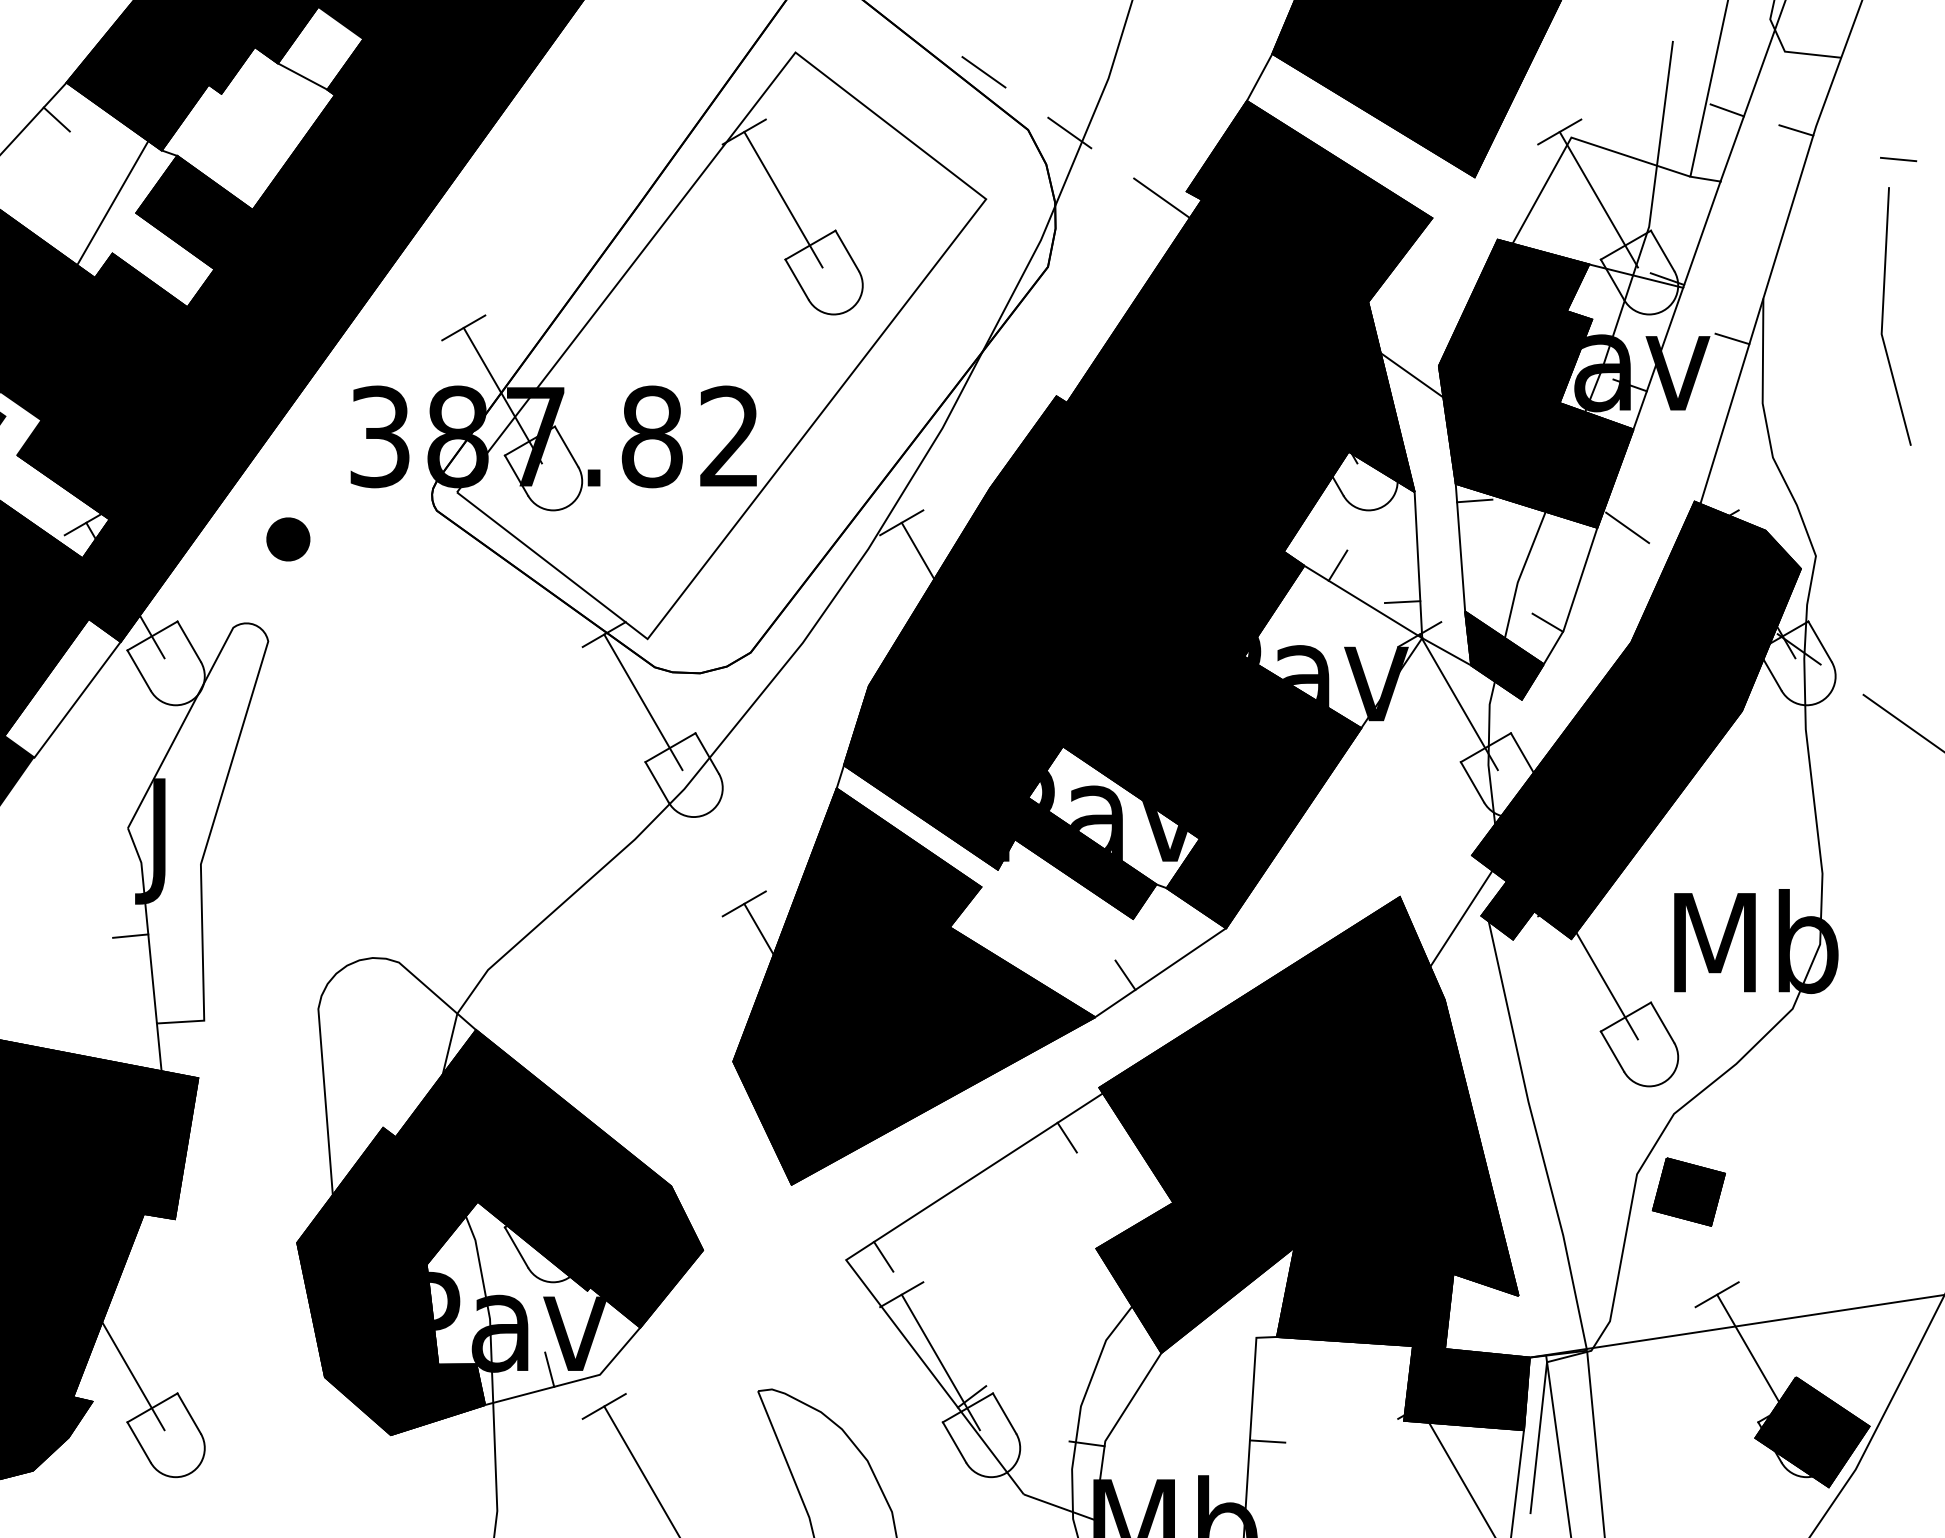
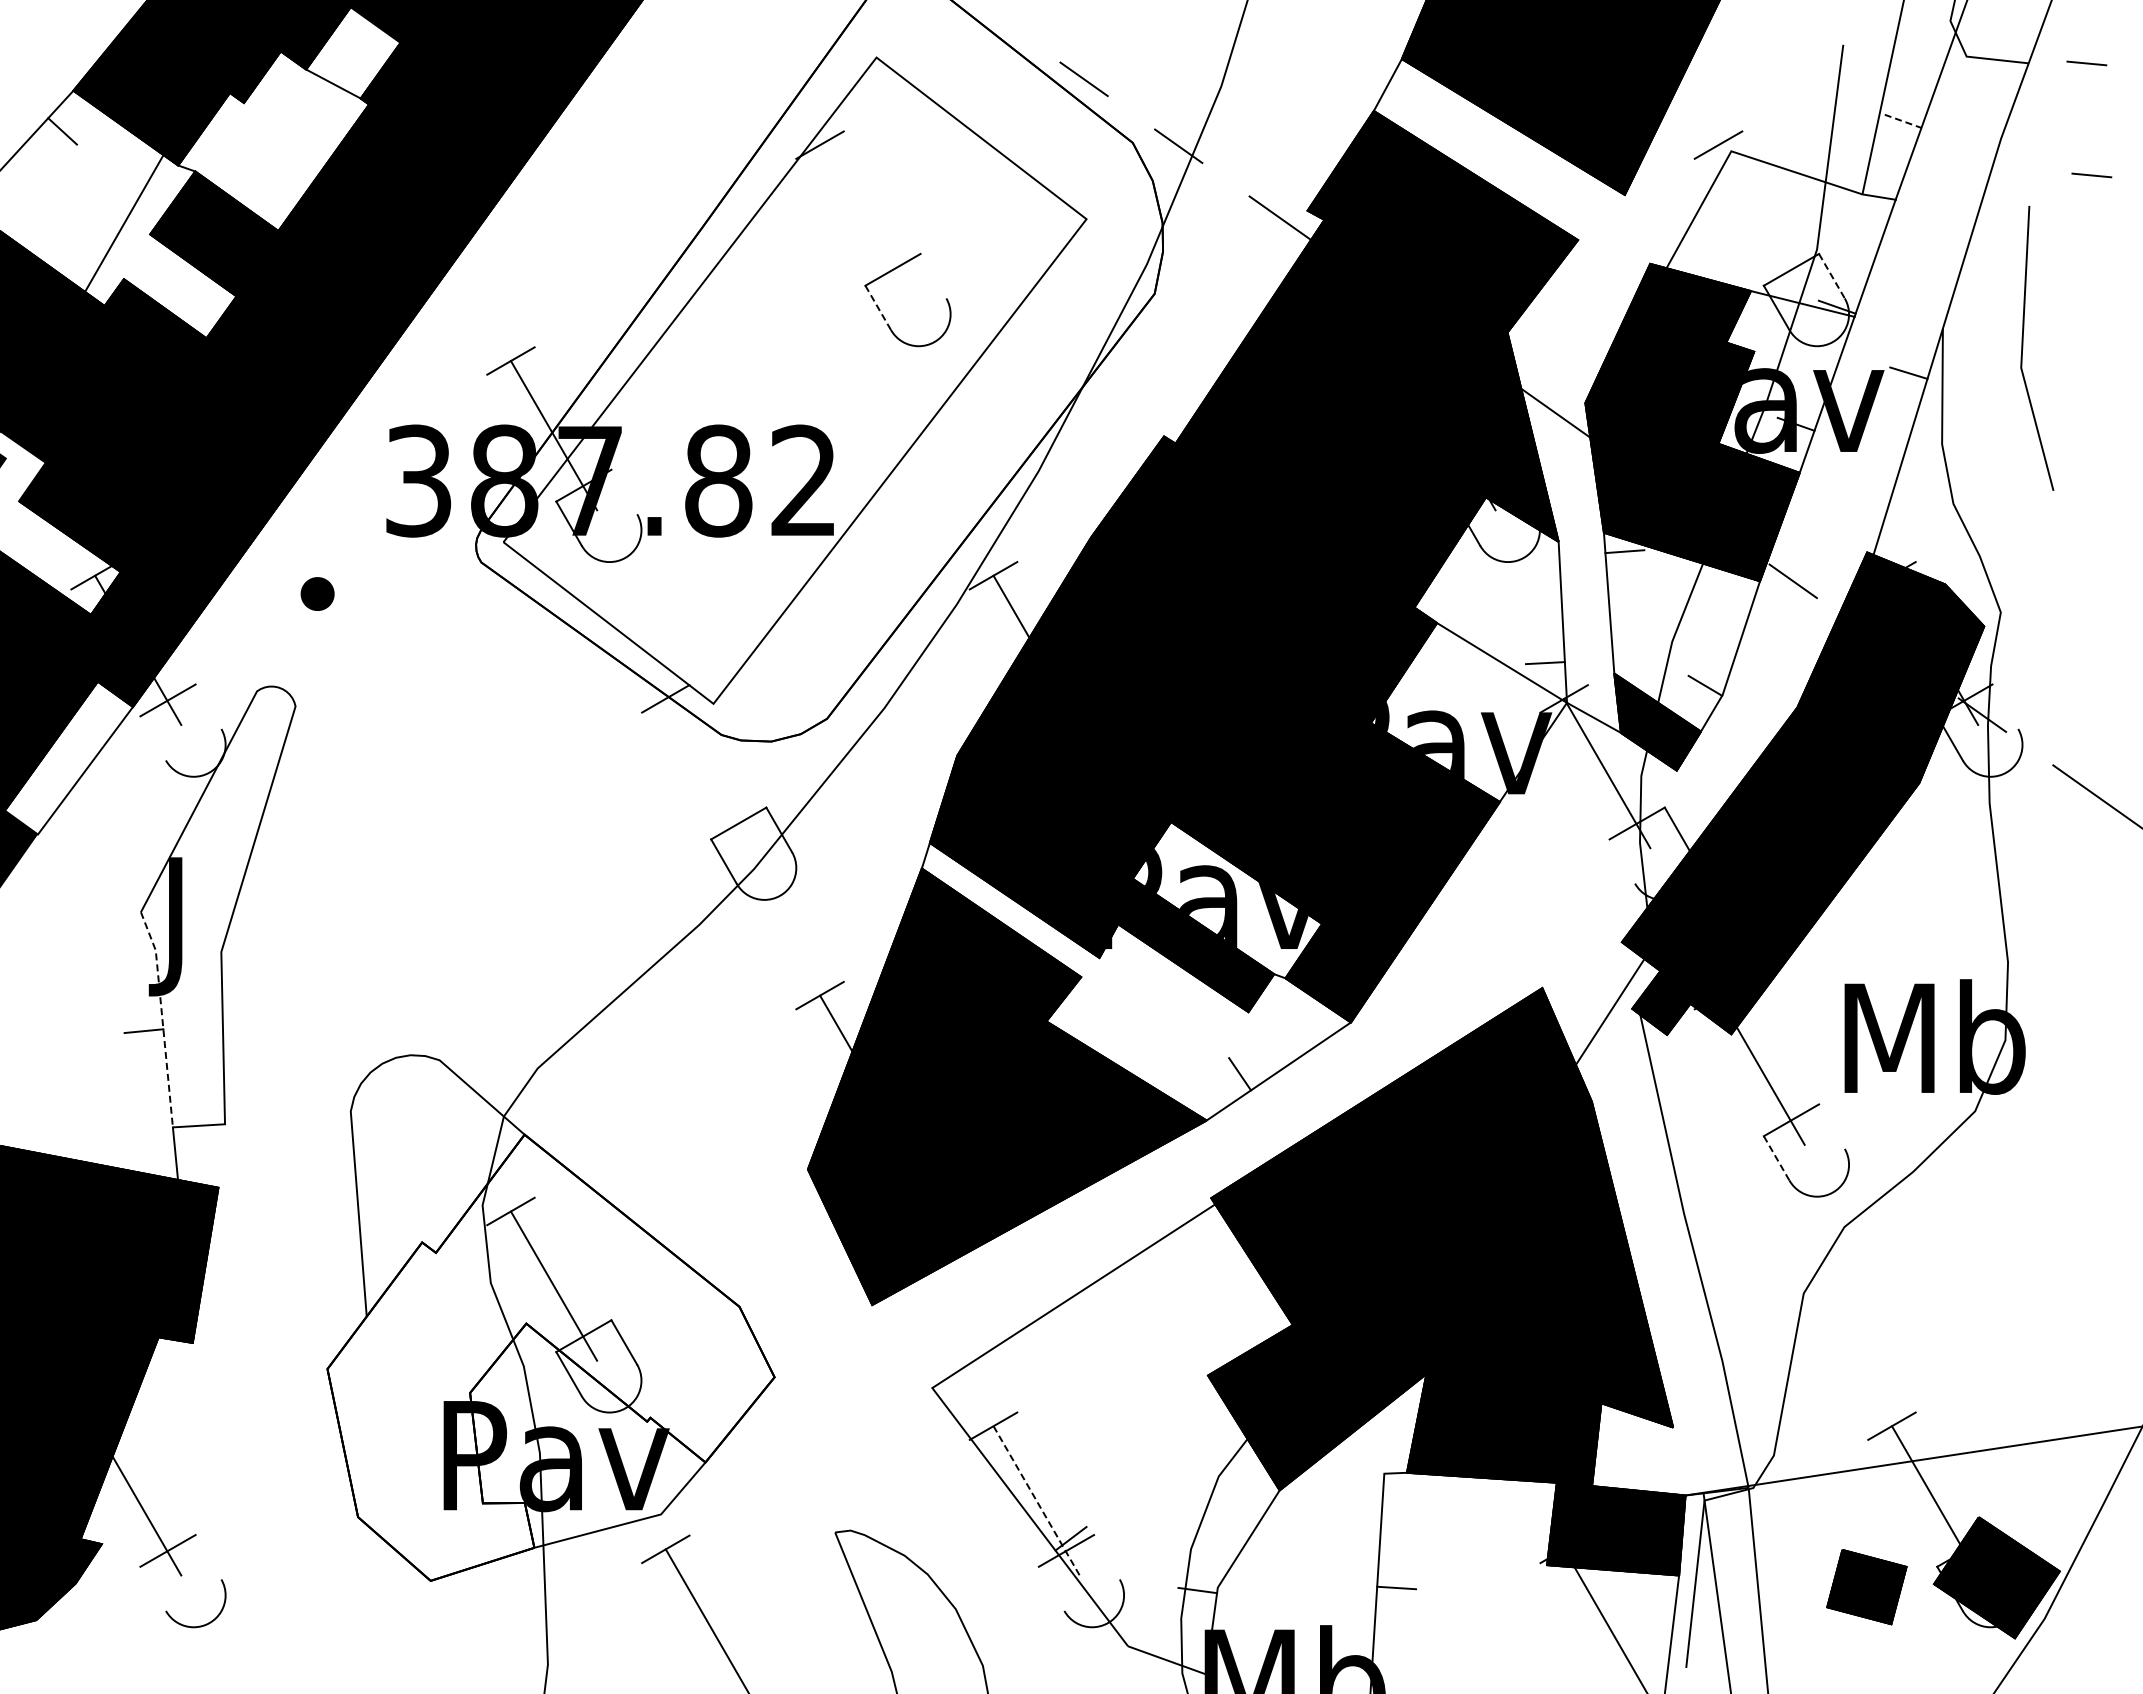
line: (1893, 57) -> (2086, 63), added
line: (1727, 110) -> (1903, 121), solid -> dashed
line: (1795, 130) -> (1978, 143), removed
line: (783, 199) -> (863, 219), removed
line: (1598, 199) -> (1761, 219), removed
line: (847, 250) -> (933, 275), removed
line: (1662, 251) -> (1831, 276), solid -> dashed
line: (797, 280) -> (878, 308), solid -> dashed
line: (1883, 316) -> (2023, 348), moved
line: (566, 446) -> (624, 491), removed
part: (288, 538) -> (317, 593), size x0.7
line: (1338, 565) -> (1474, 622), removed
line: (189, 641) -> (208, 706), removed
line: (1820, 641) -> (2005, 706), removed
line: (138, 670) -> (152, 738), removed
line: (643, 702) -> (708, 773), removed
line: (1472, 782) -> (1622, 861), removed
line: (147, 924) -> (162, 1018), solid -> dashed
line: (1662, 1022) -> (1831, 1126), removed
line: (1612, 1051) -> (1776, 1158), solid -> dashed
line: (1066, 1137) -> (1175, 1252), removed
part: (1688, 1192) -> (1866, 1587), moved
fill: (499, 1232) -> (550, 1357), removed
line: (883, 1256) -> (973, 1384), removed
line: (940, 1363) -> (1036, 1501), solid -> dashed
line: (549, 1369) -> (605, 1508), removed
line: (189, 1413) -> (208, 1557), removed
line: (1004, 1413) -> (1106, 1557), removed
line: (138, 1441) -> (152, 1588), removed
line: (954, 1441) -> (1051, 1588), removed

